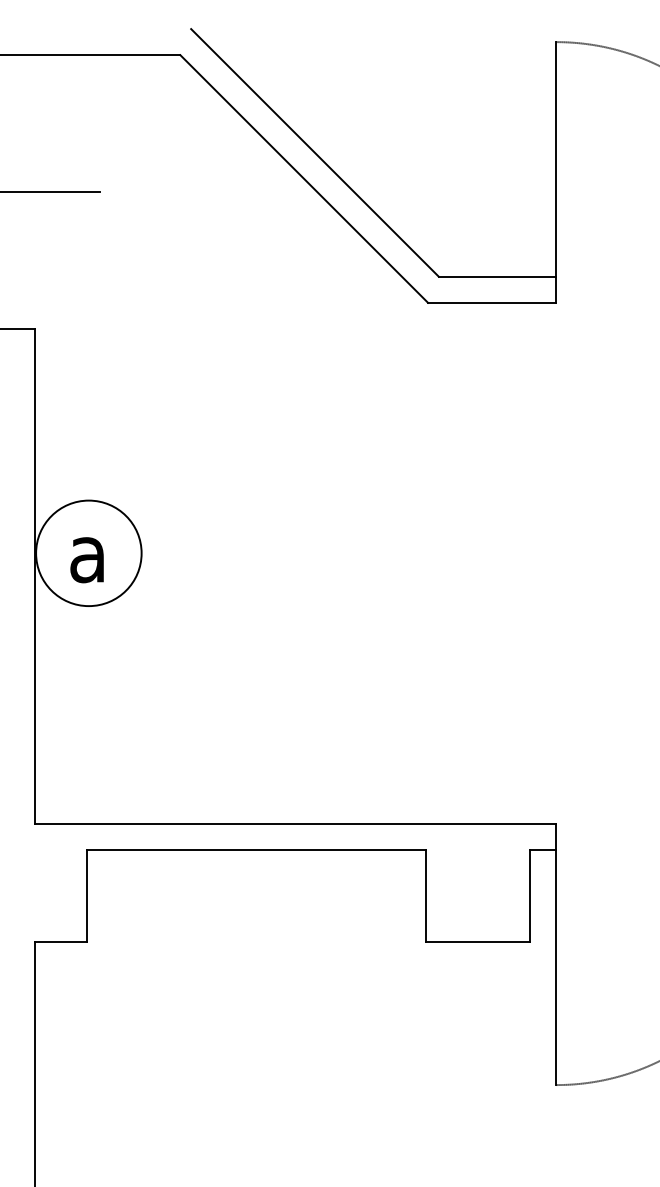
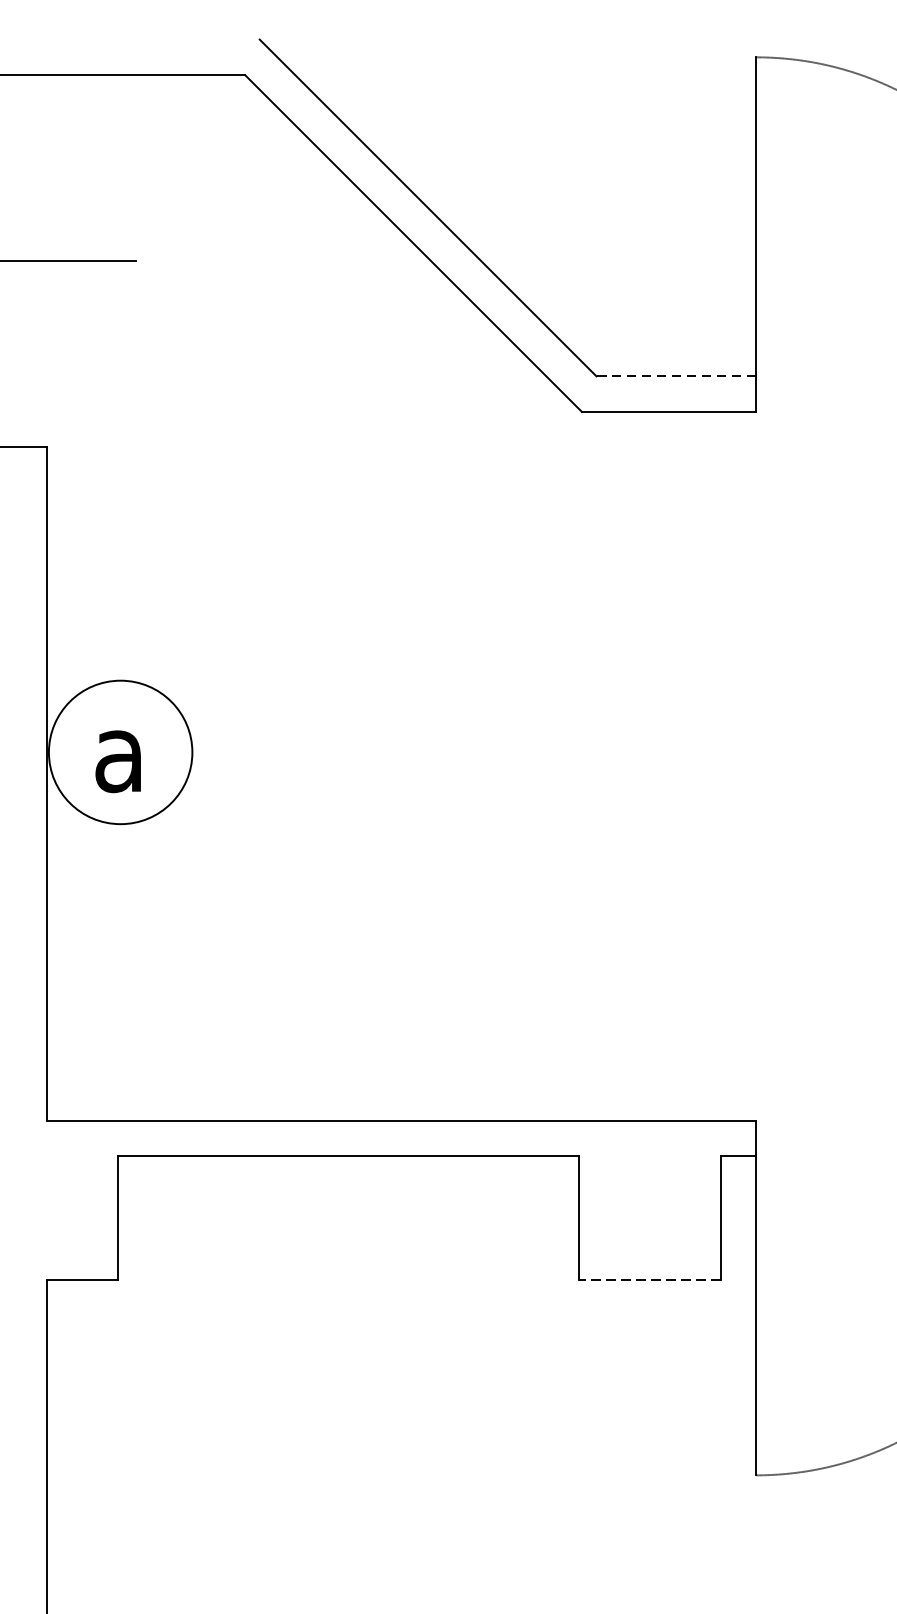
line: (497, 276) -> (676, 376), solid -> dashed
line: (477, 941) -> (649, 1280), solid -> dashed

